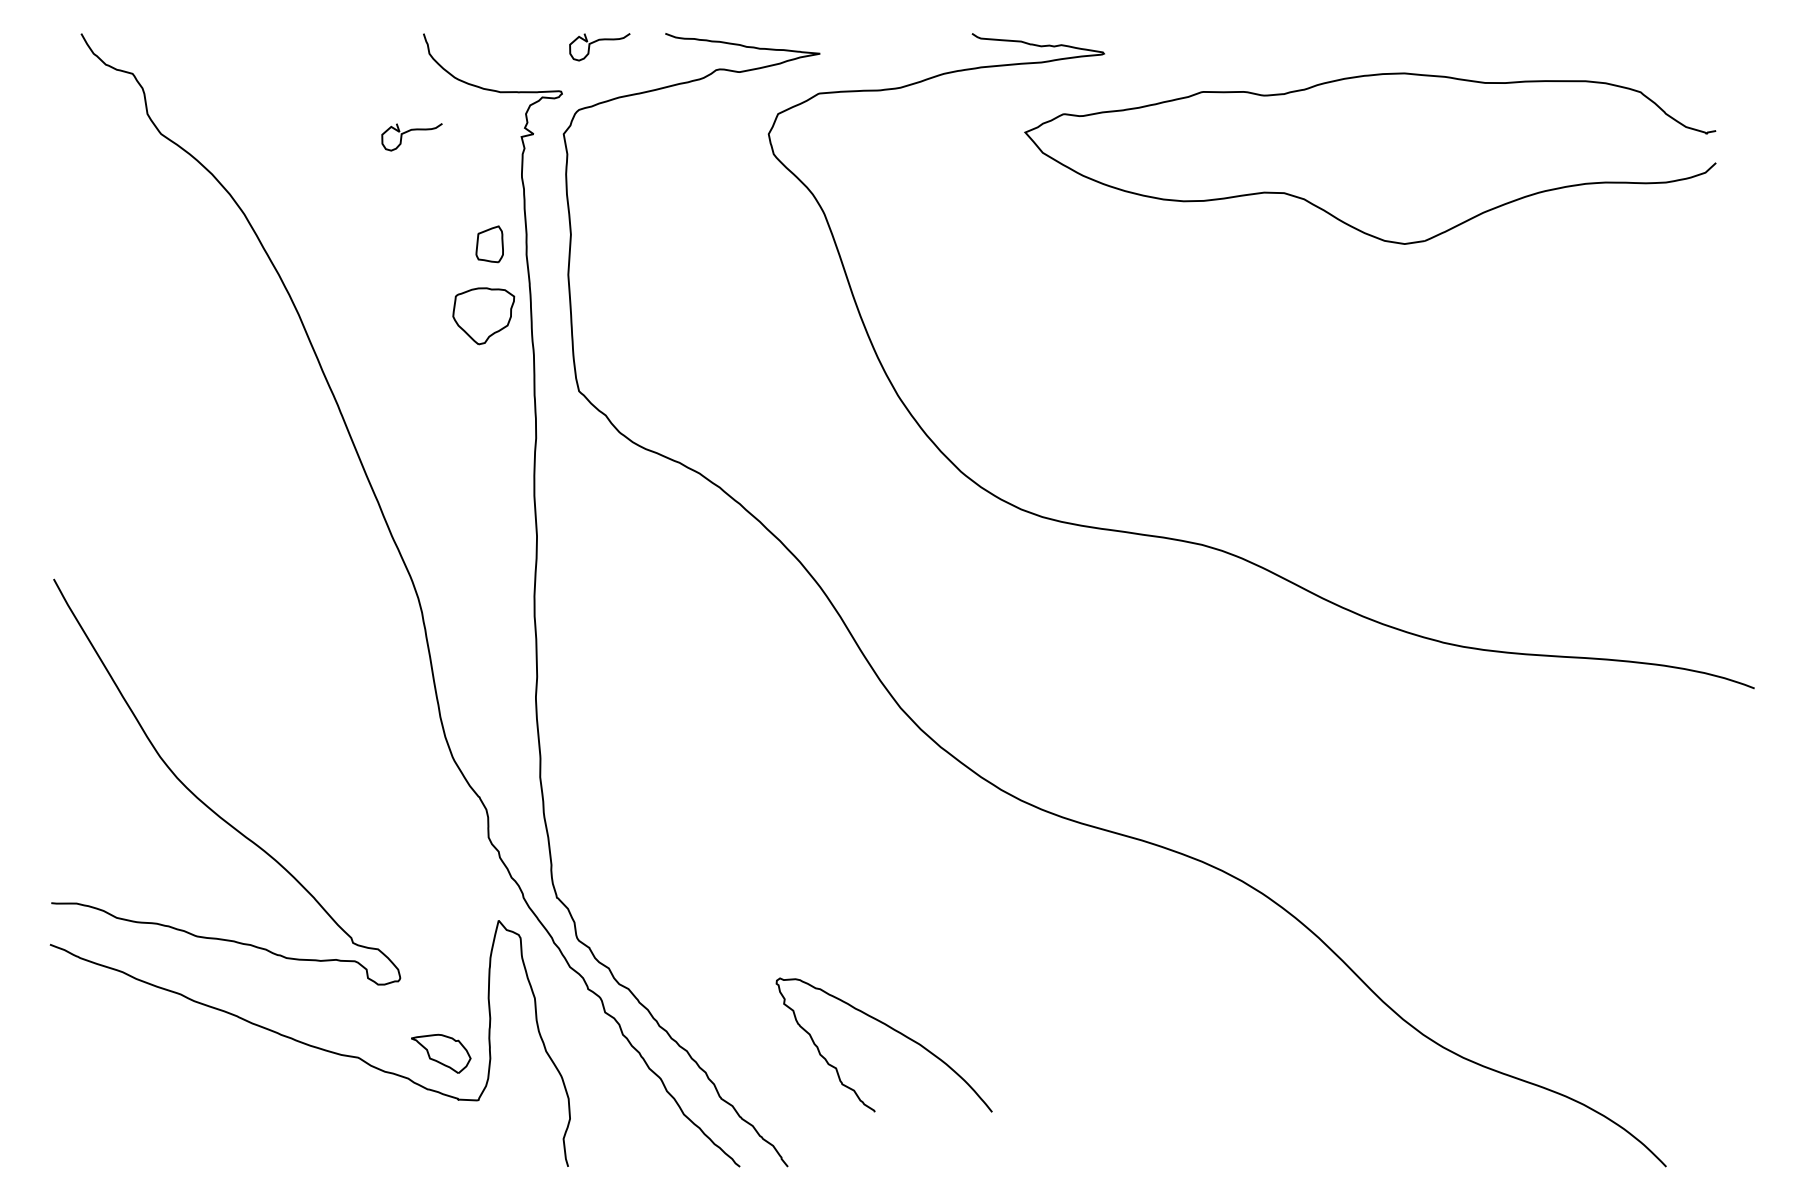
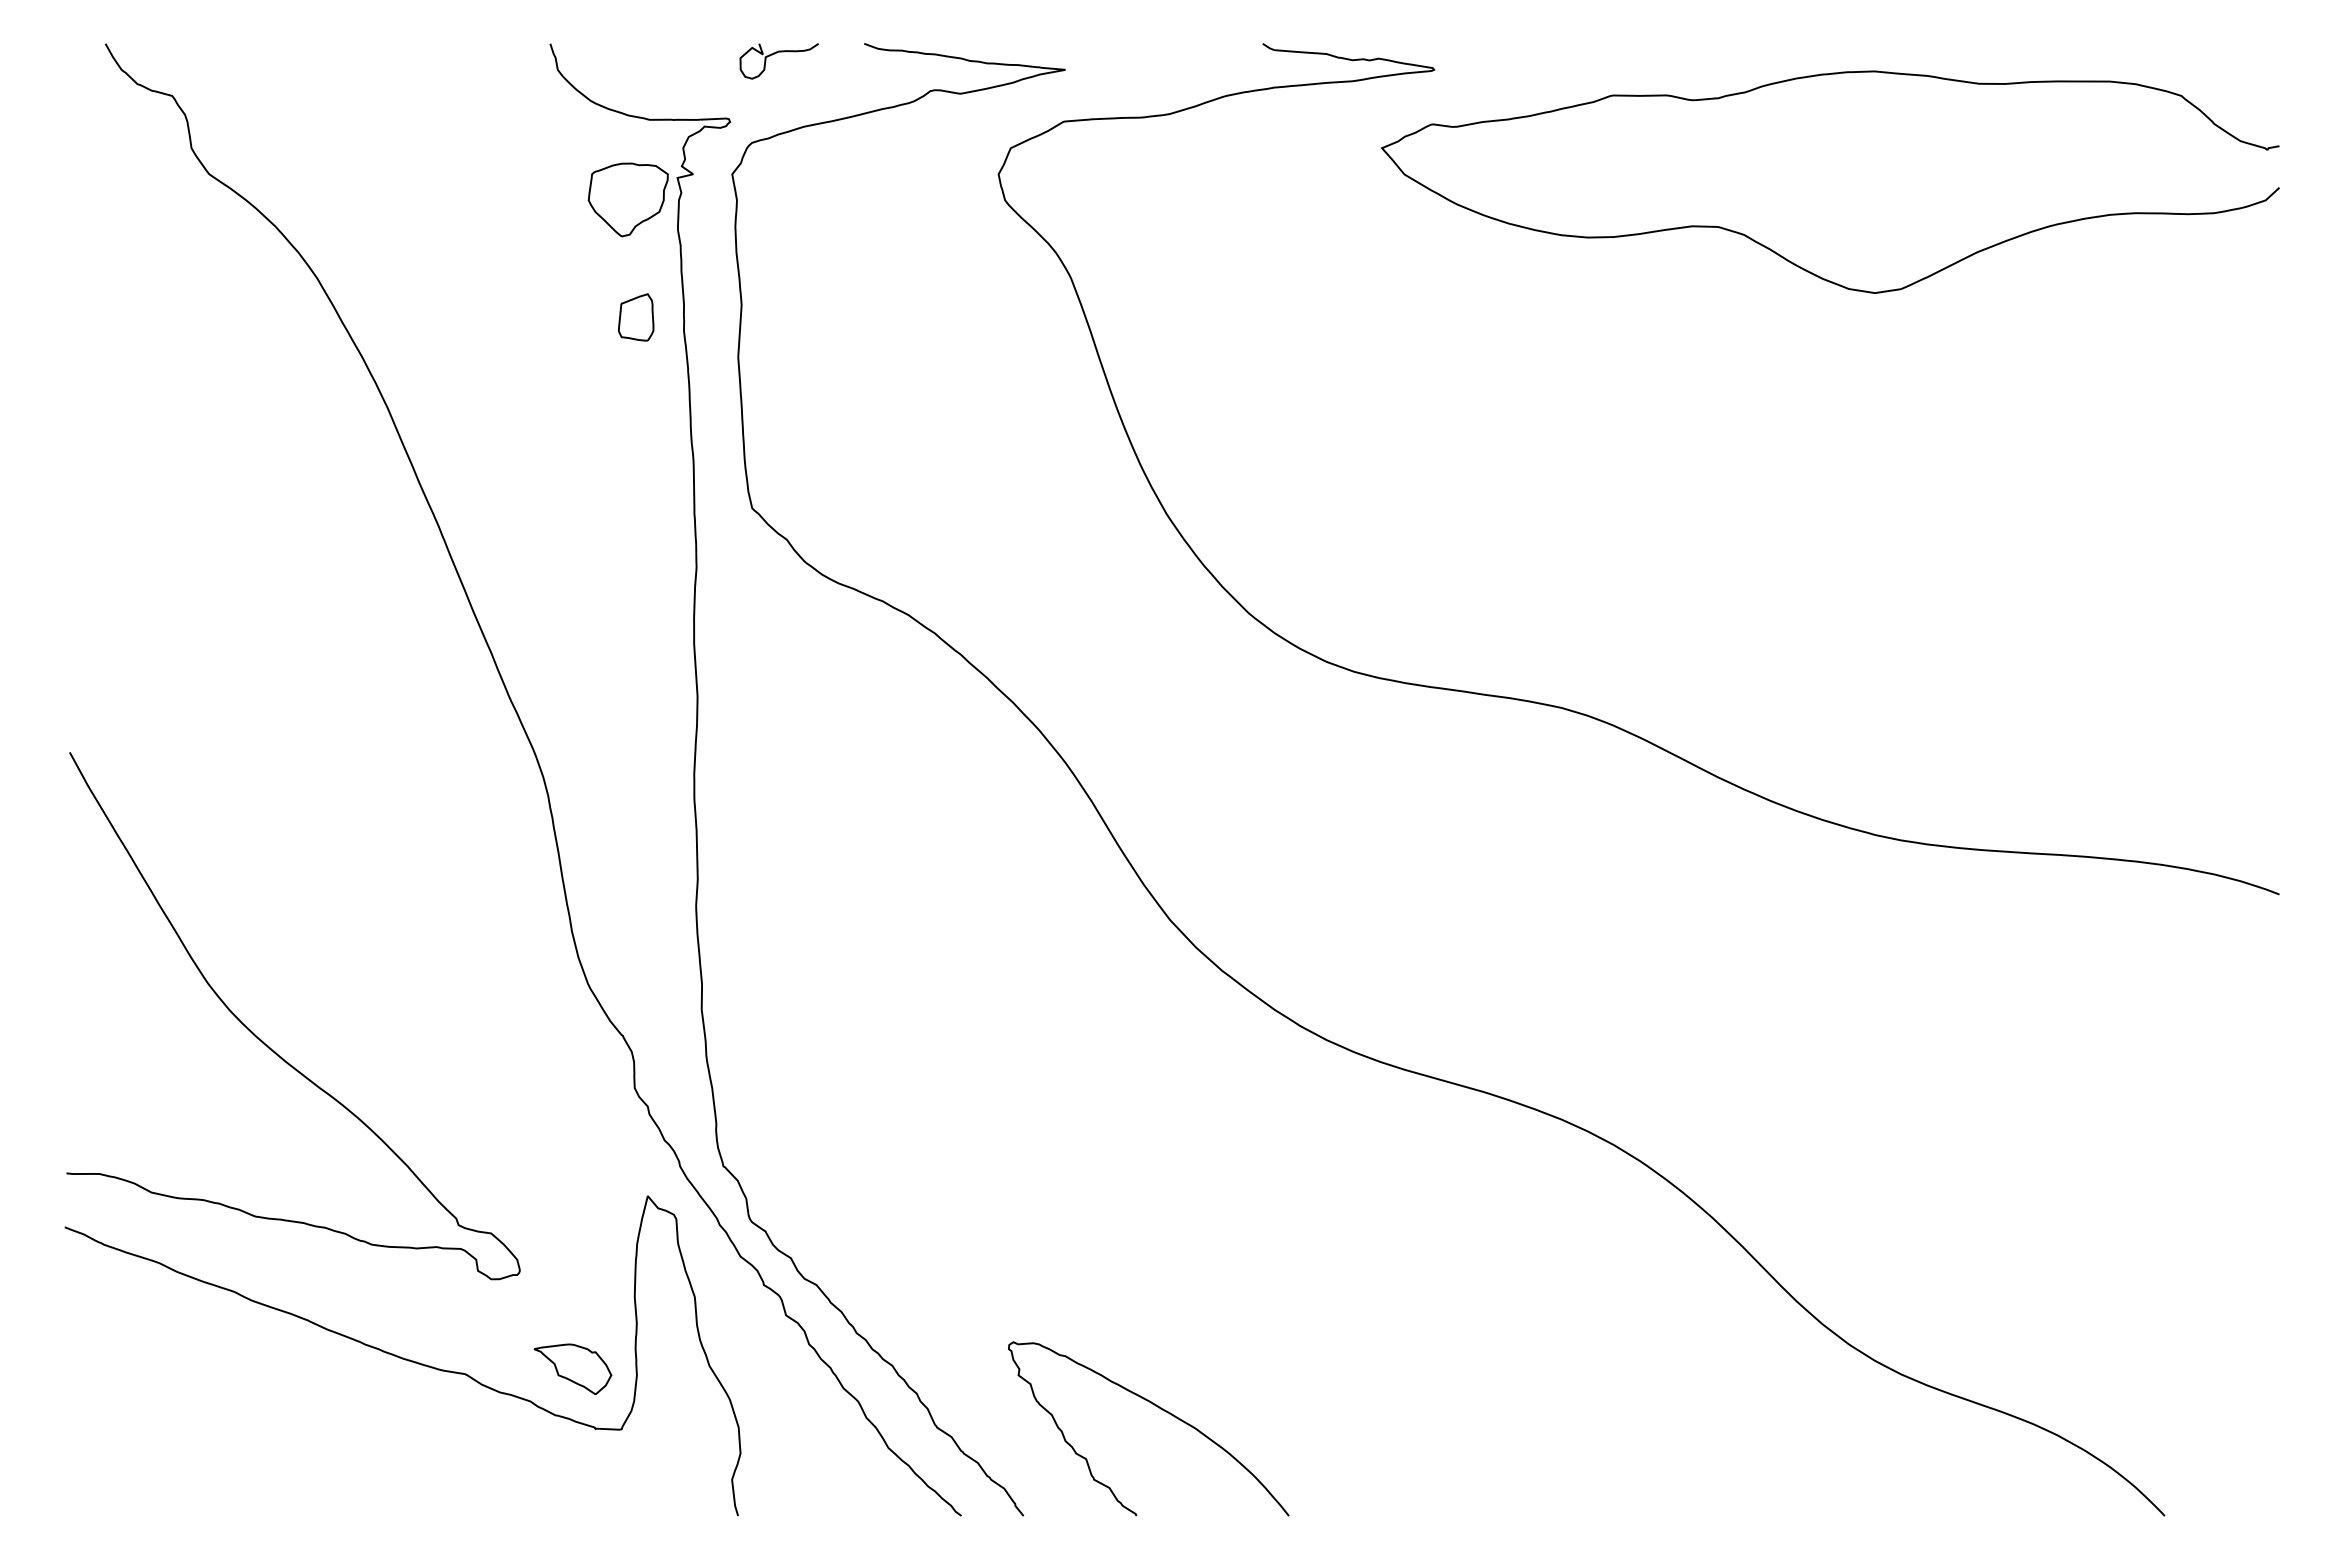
curve: (410, 131) -> (533, 170), removed
part: (1335, 216) -> (1785, 257), moved
part: (483, 315) -> (627, 199), moved
curve: (893, 1030) -> (1160, 1409), moved

